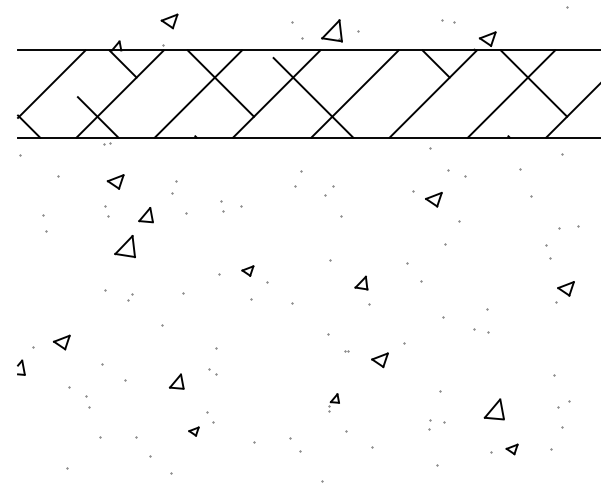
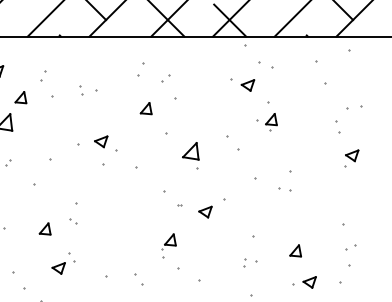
line: (411, 117) -> (230, 20), added
part: (304, 228) -> (145, 108), added
part: (463, 245) -> (271, 121), added
part: (247, 270) -> (100, 141), size x1.43
part: (361, 282) -> (190, 150), size x1.67
part: (333, 402) -> (168, 245), size x1.67
part: (494, 409) -> (295, 250), size x0.71
part: (193, 431) -> (58, 268), size x1.67
part: (511, 449) -> (309, 282), size x1.43

